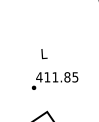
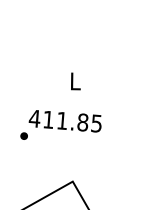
text: (55, 80) -> (62, 126), moved

